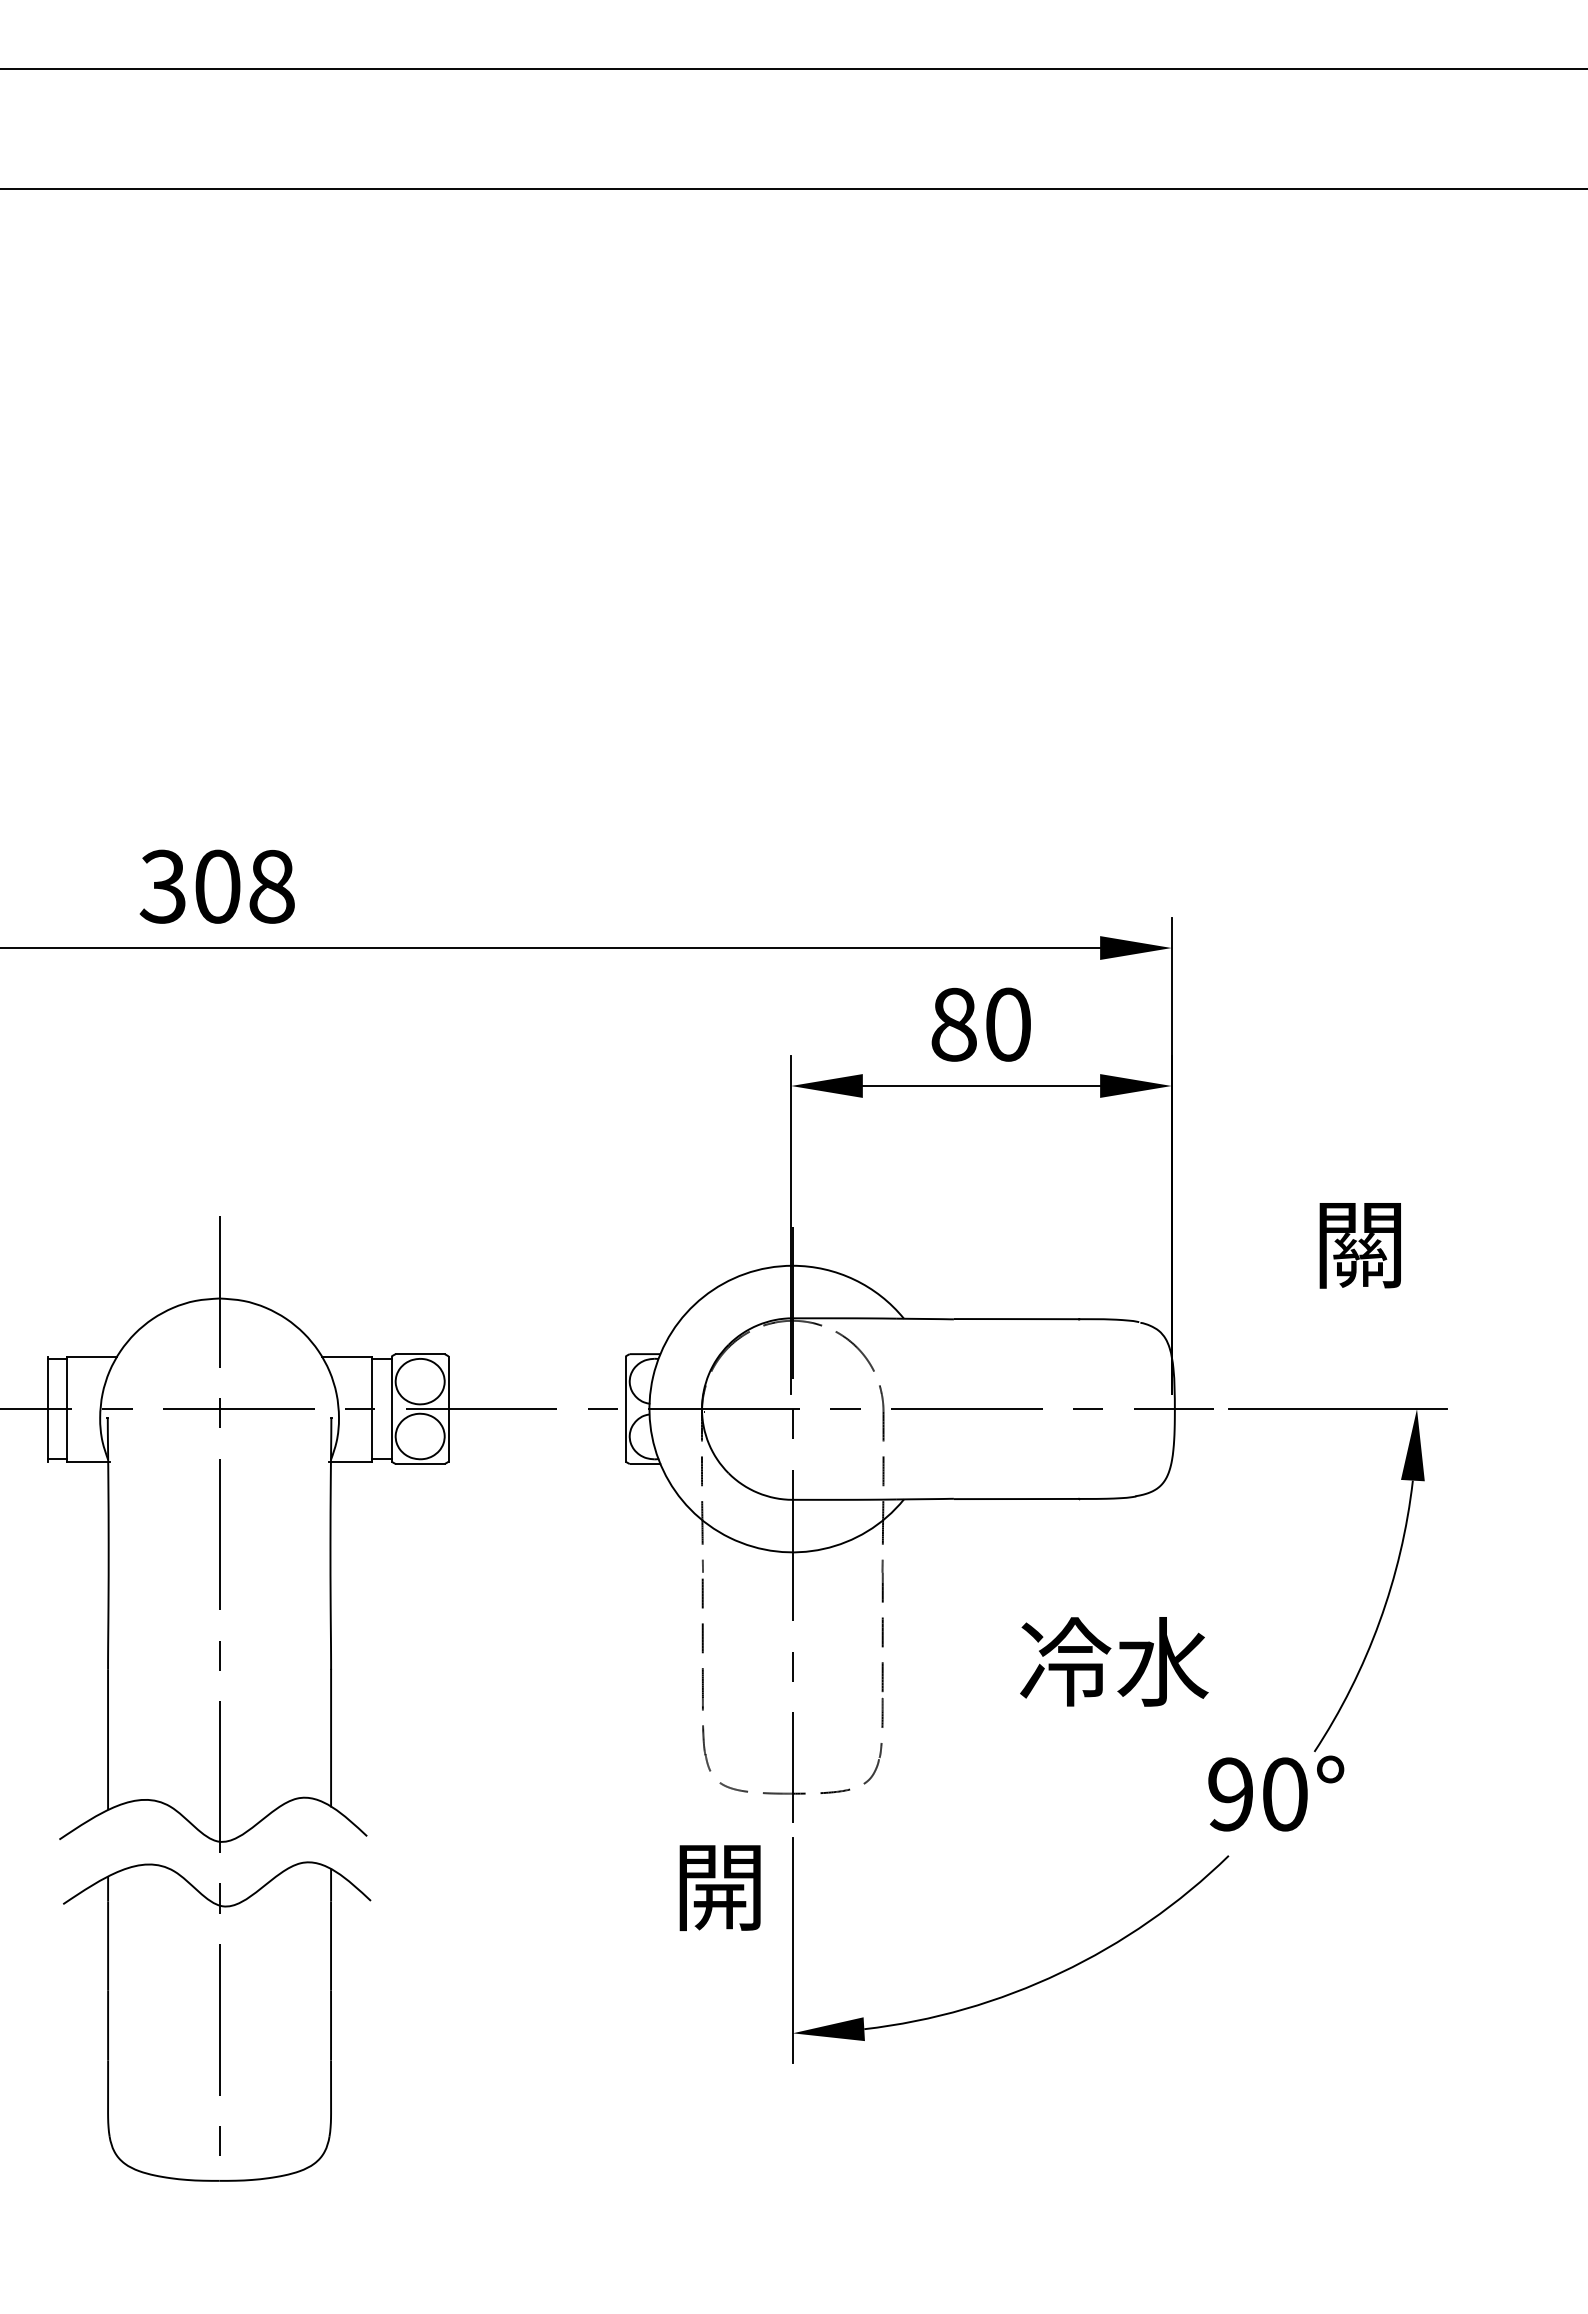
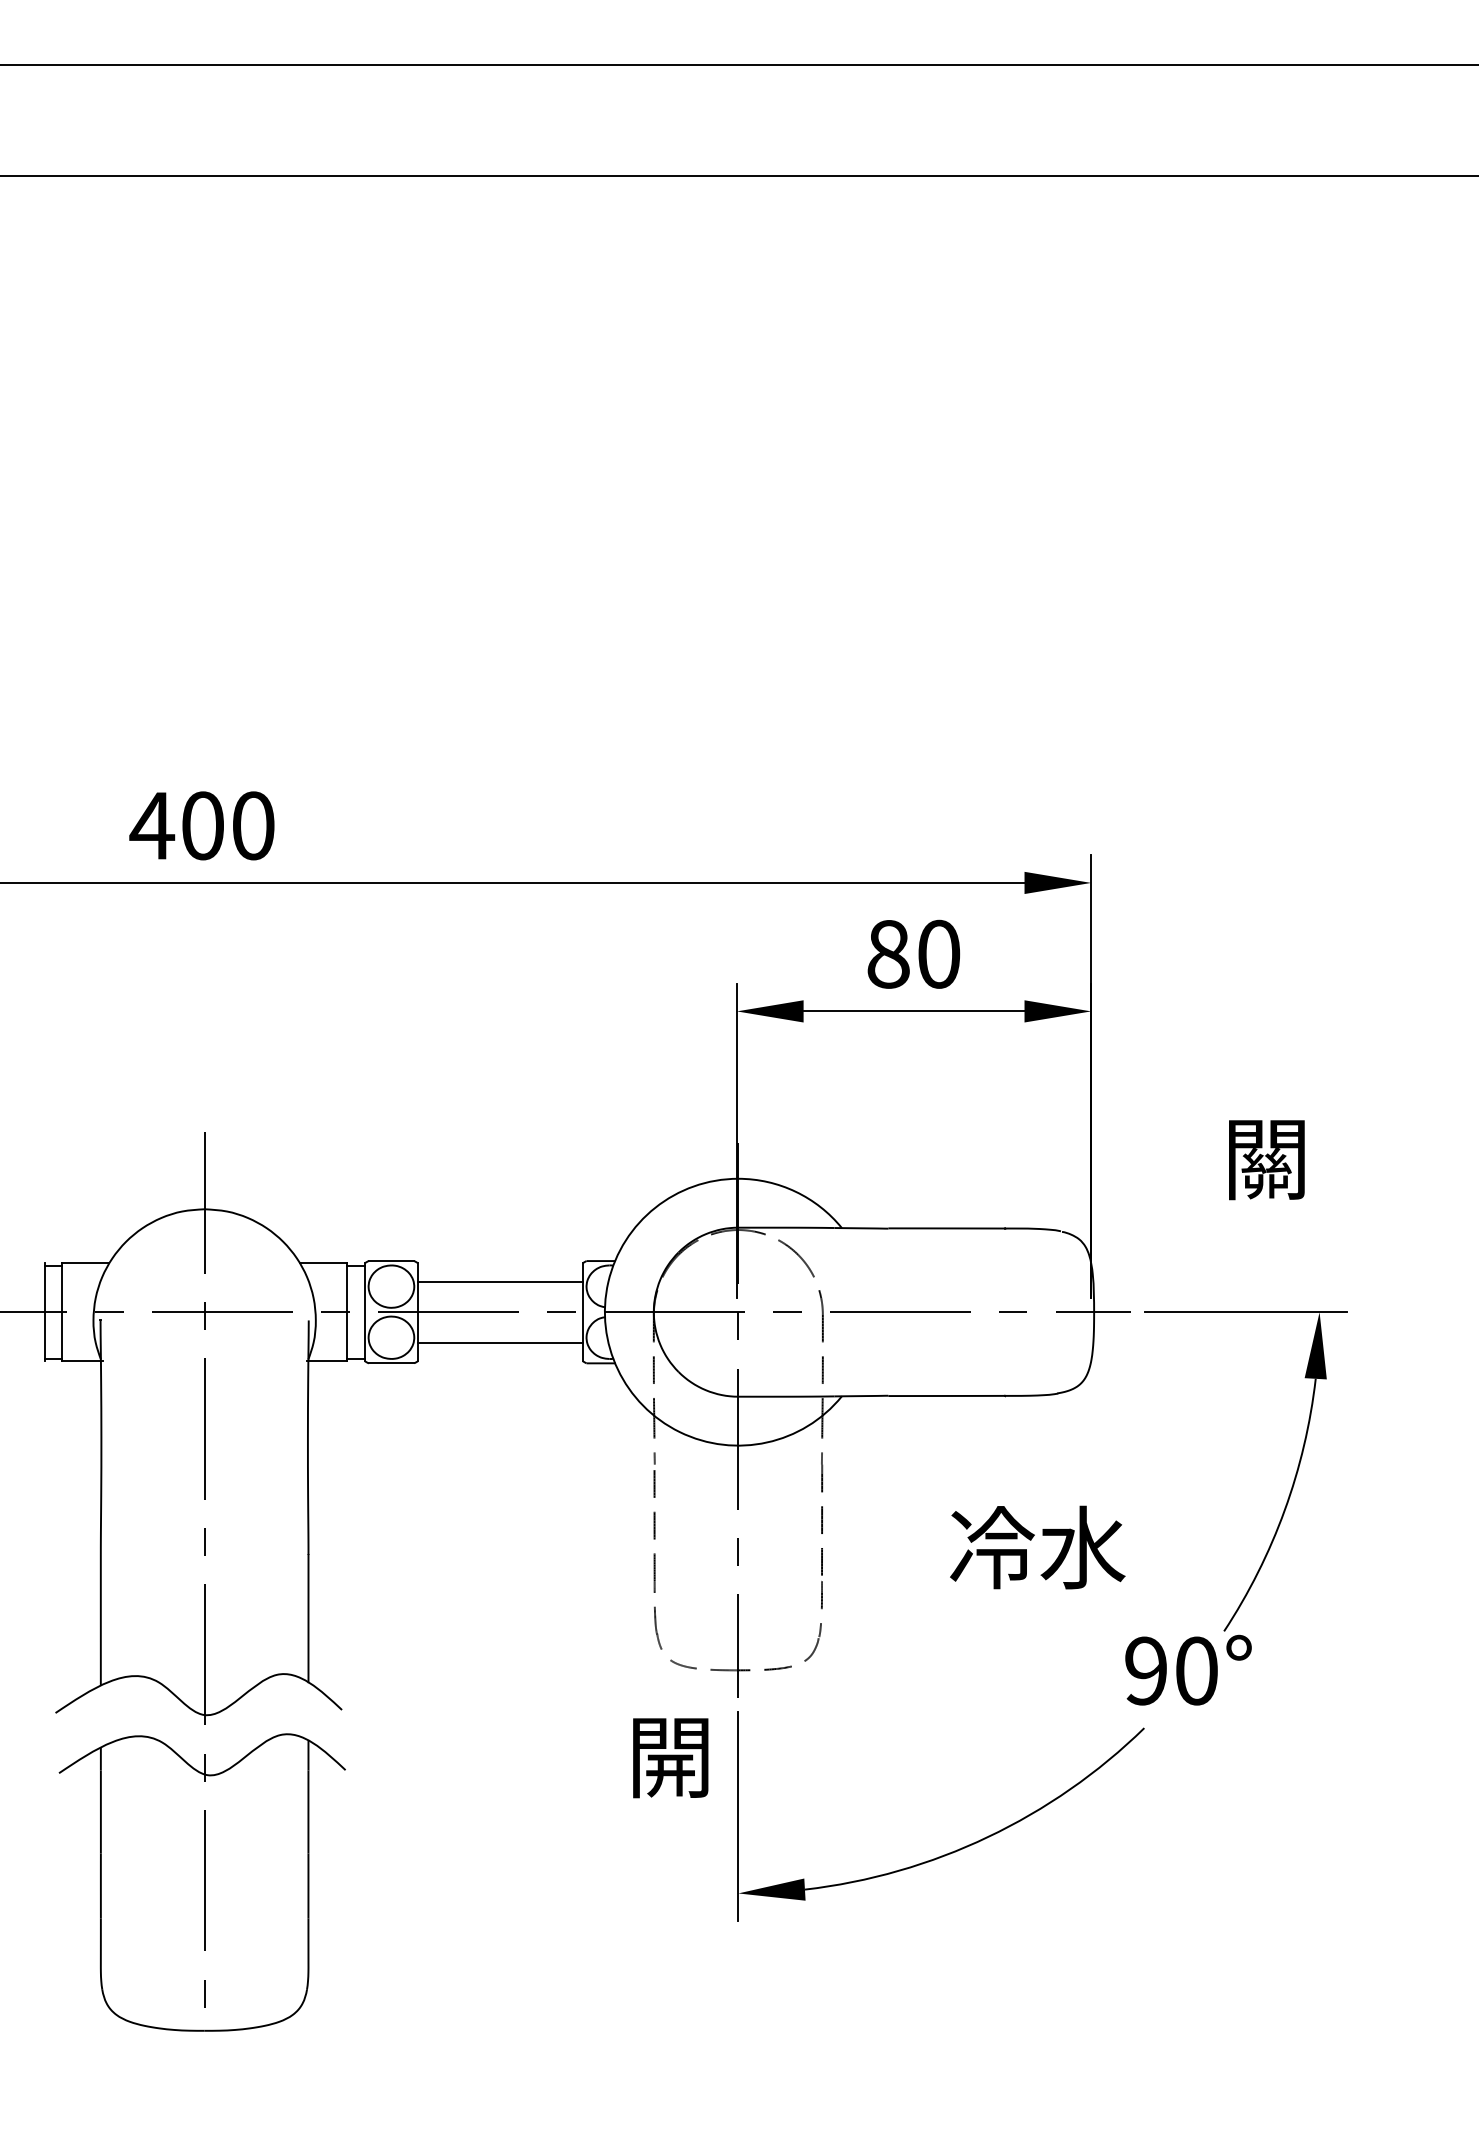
text: (216, 886) -> (201, 825), 308 -> 400
line: (536, 1376) -> (499, 1281), added
line: (536, 1442) -> (499, 1343), added

